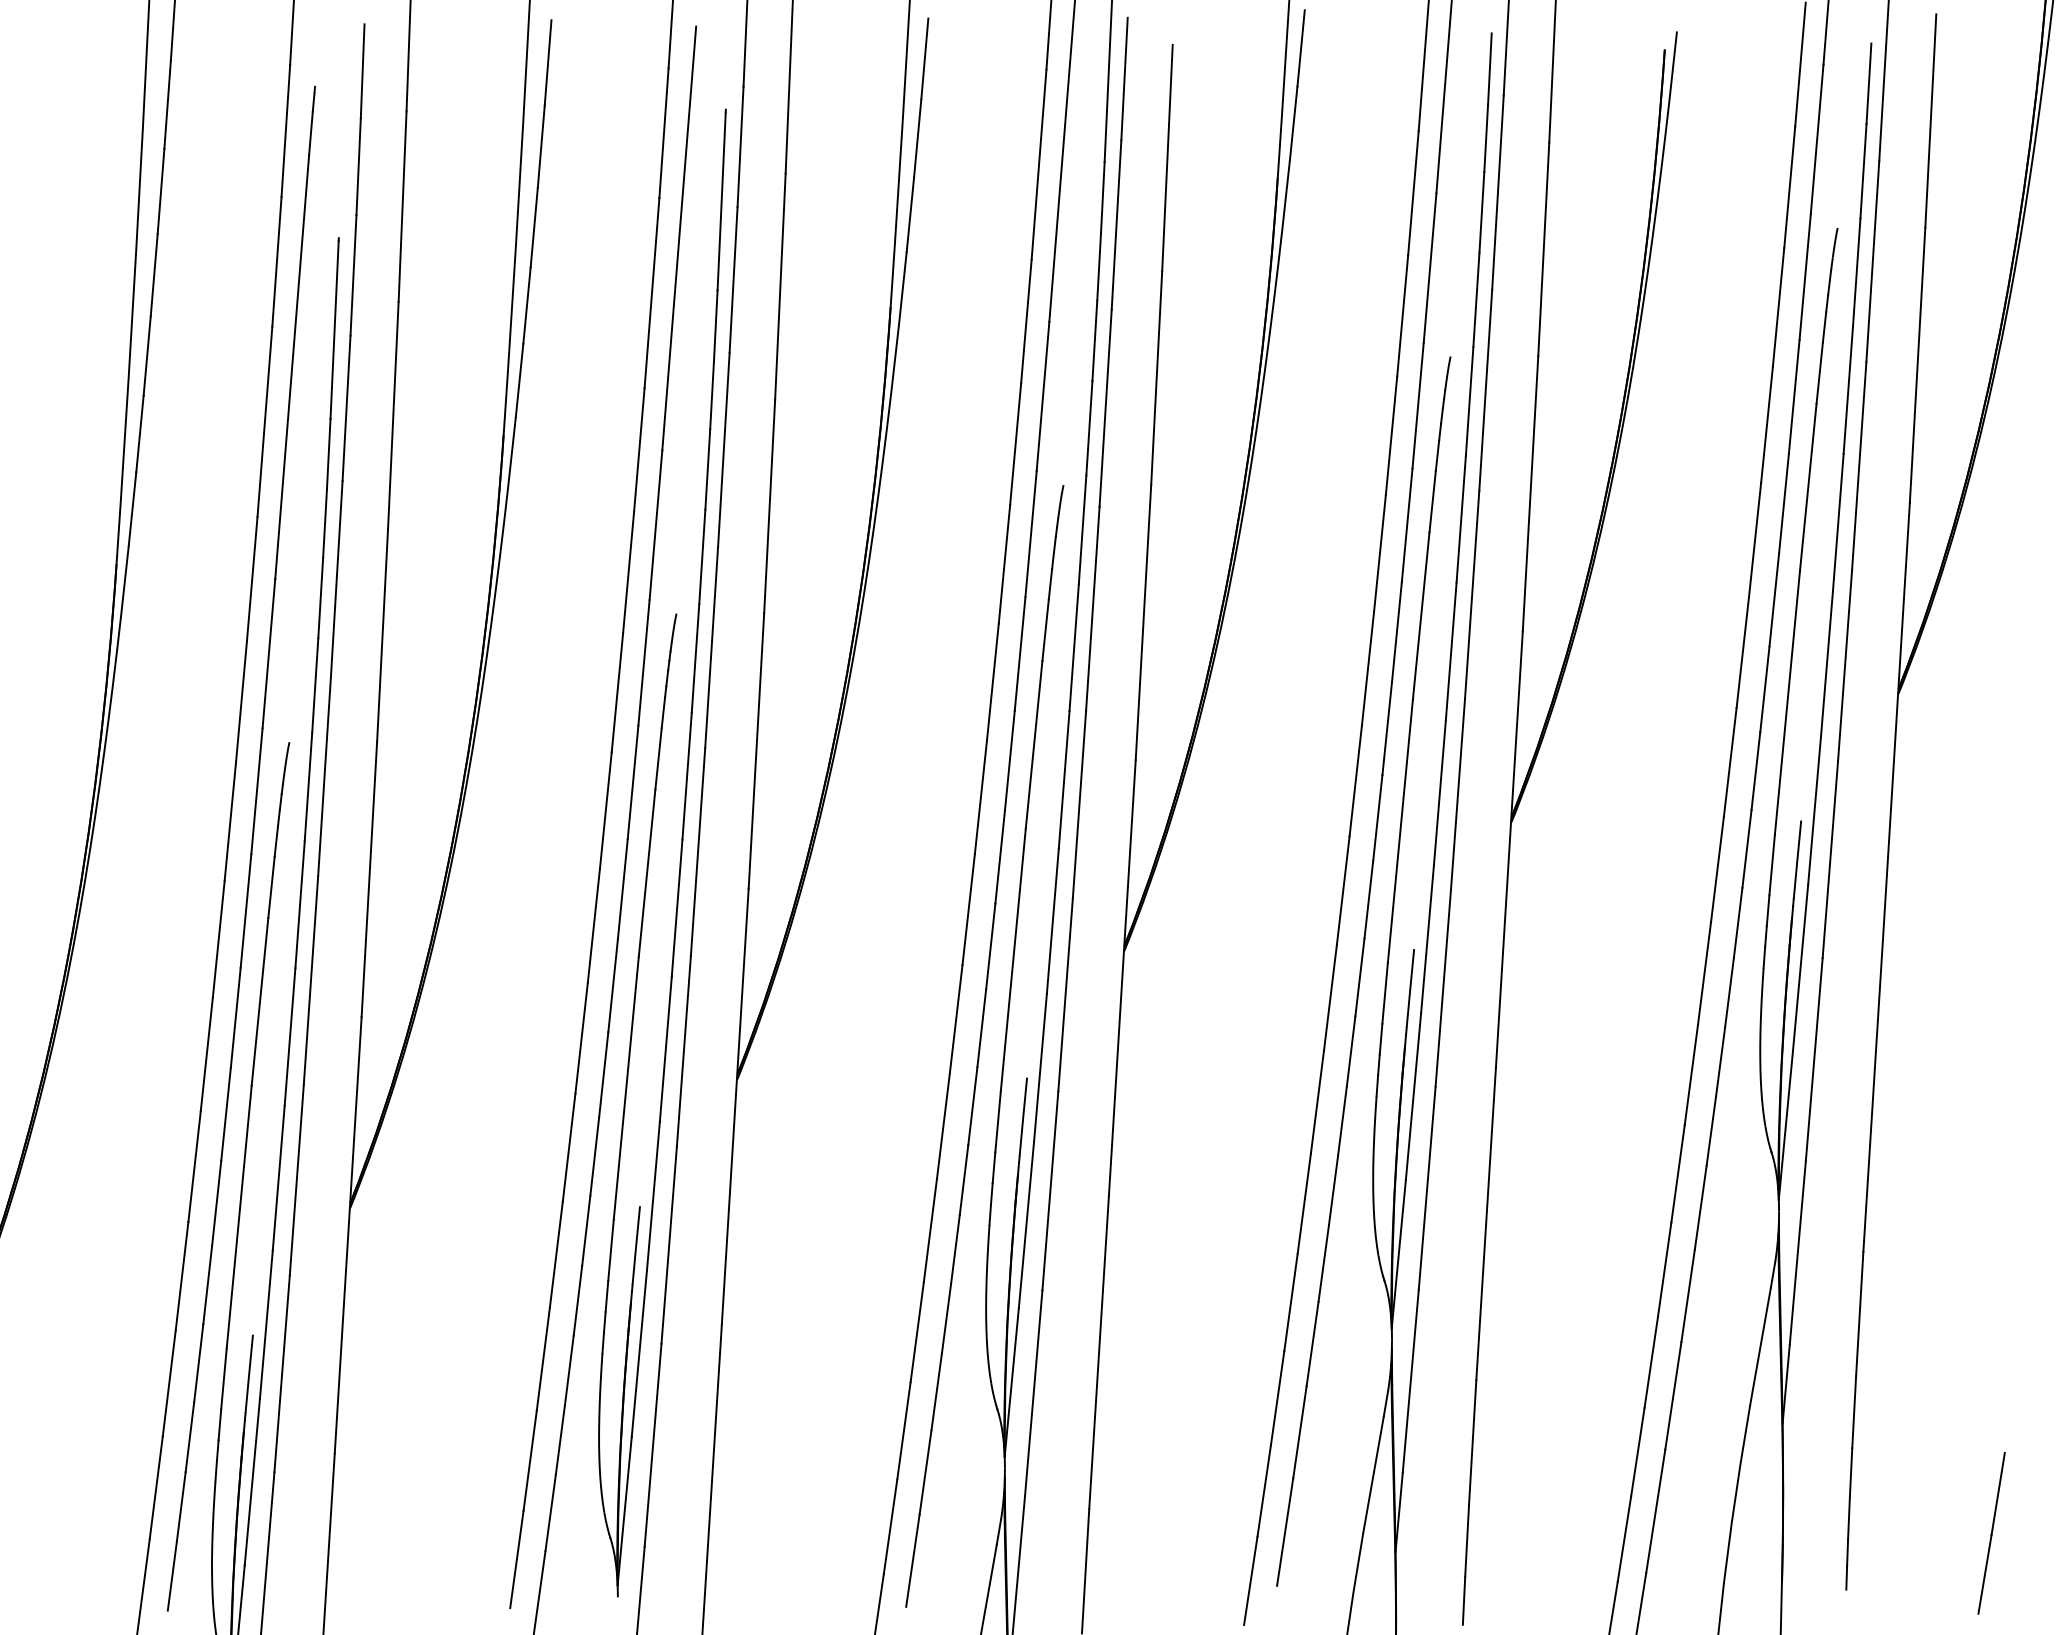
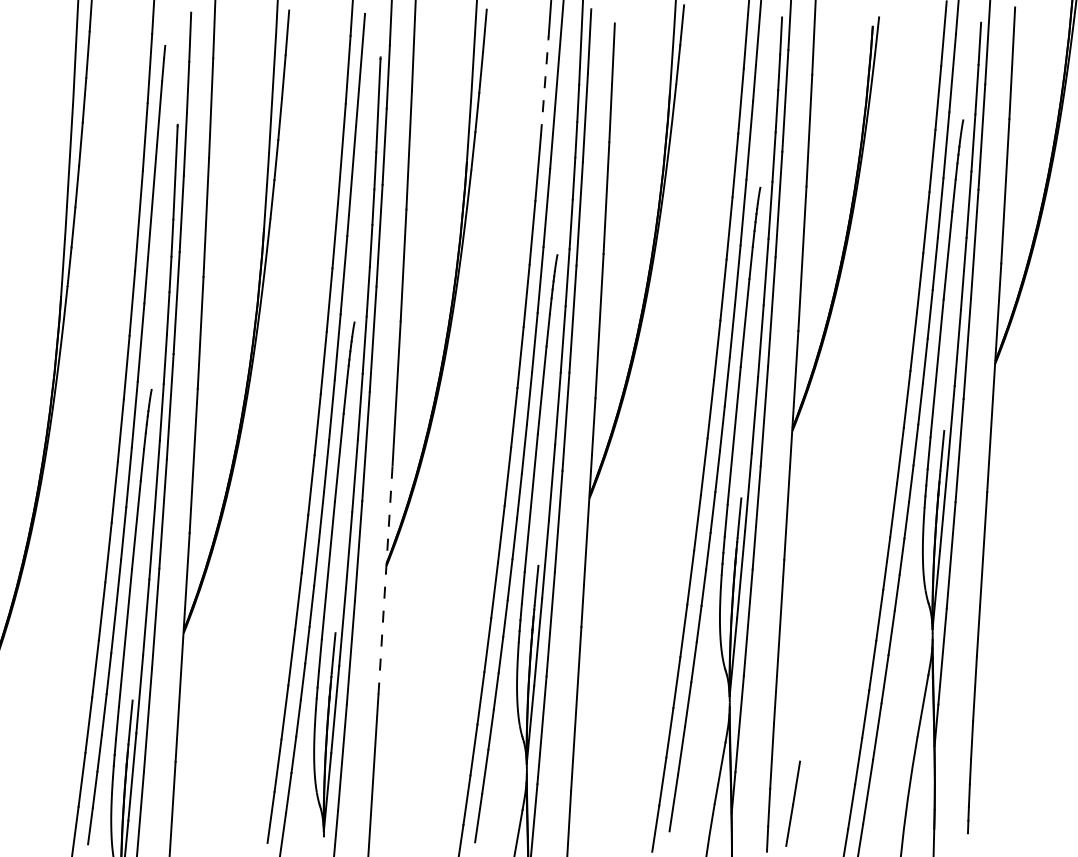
line: (1038, 163) -> (544, 85), solid -> dashed
line: (735, 1107) -> (385, 580), solid -> dashed
line: (1990, 1532) -> (792, 803), moved

